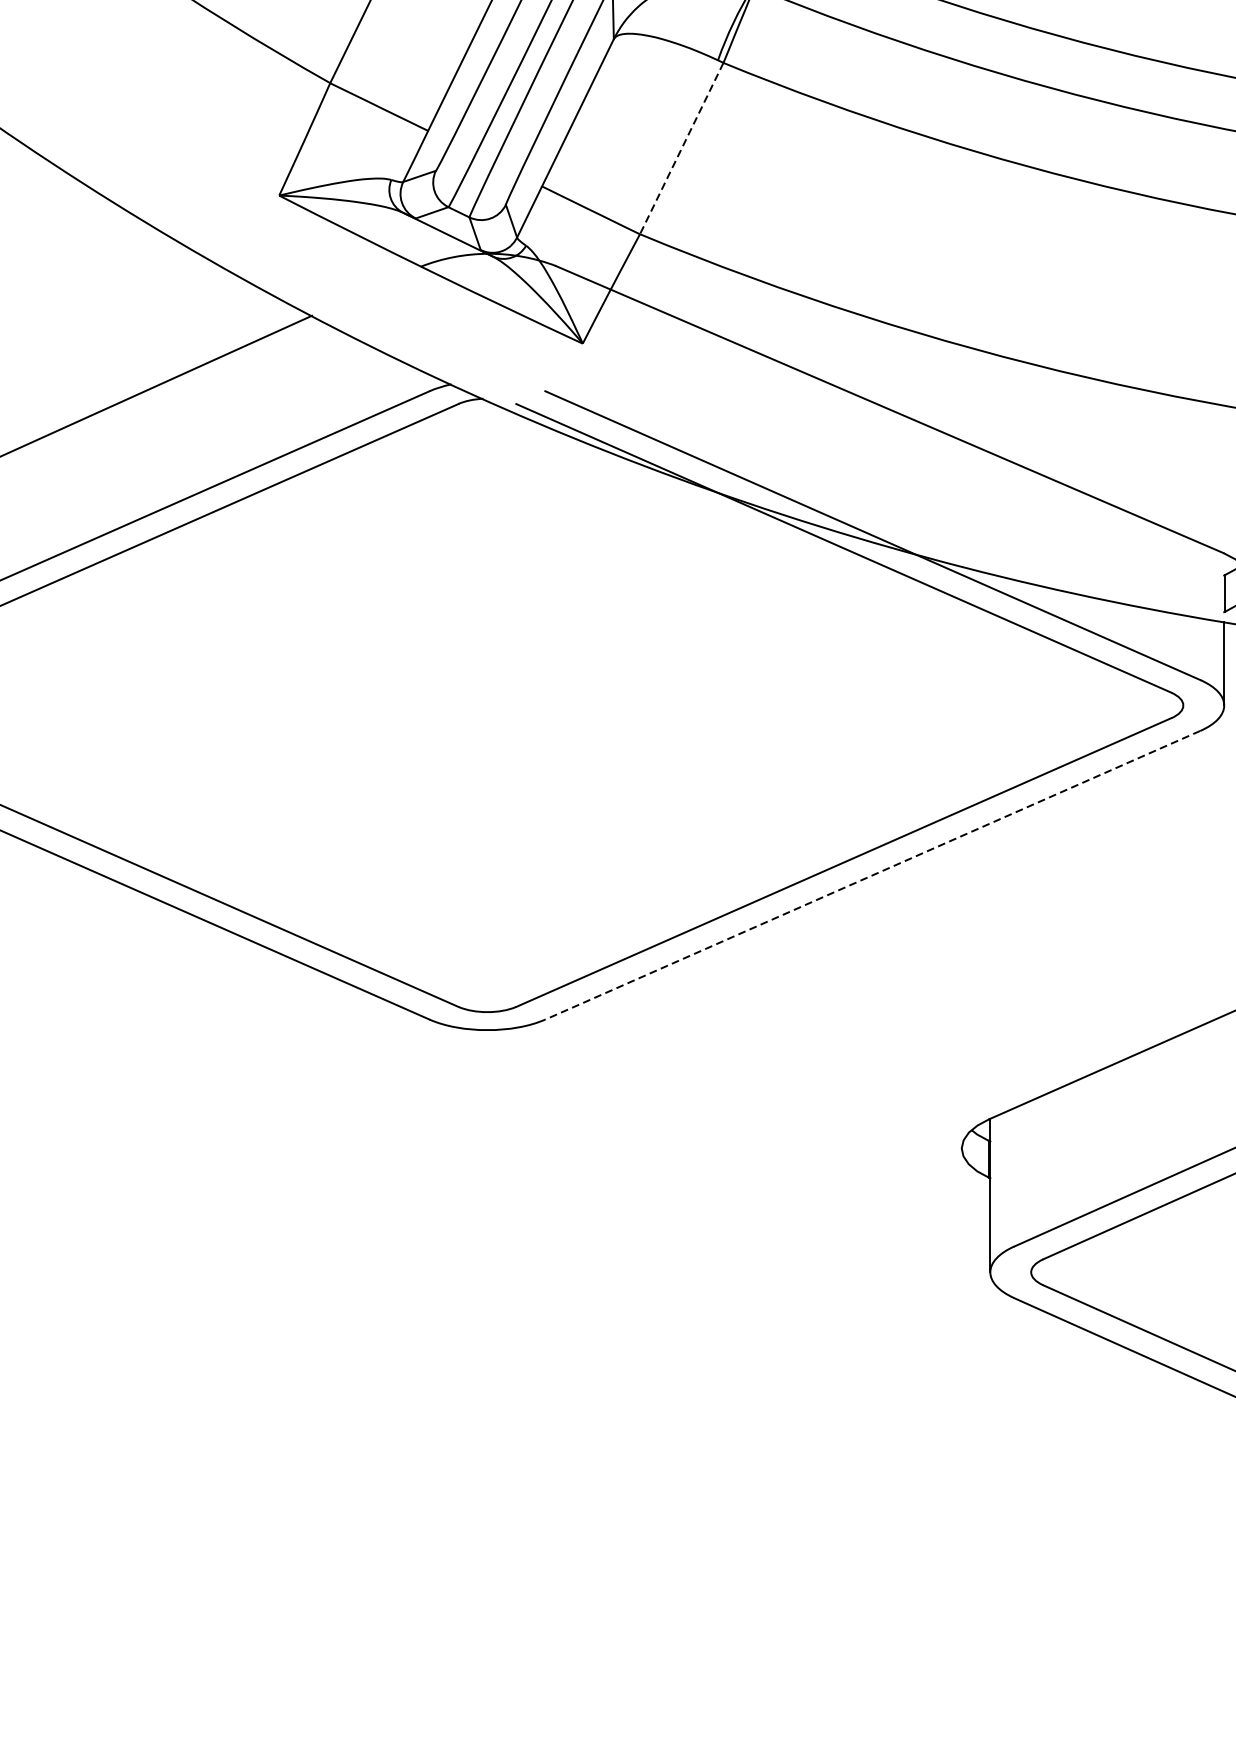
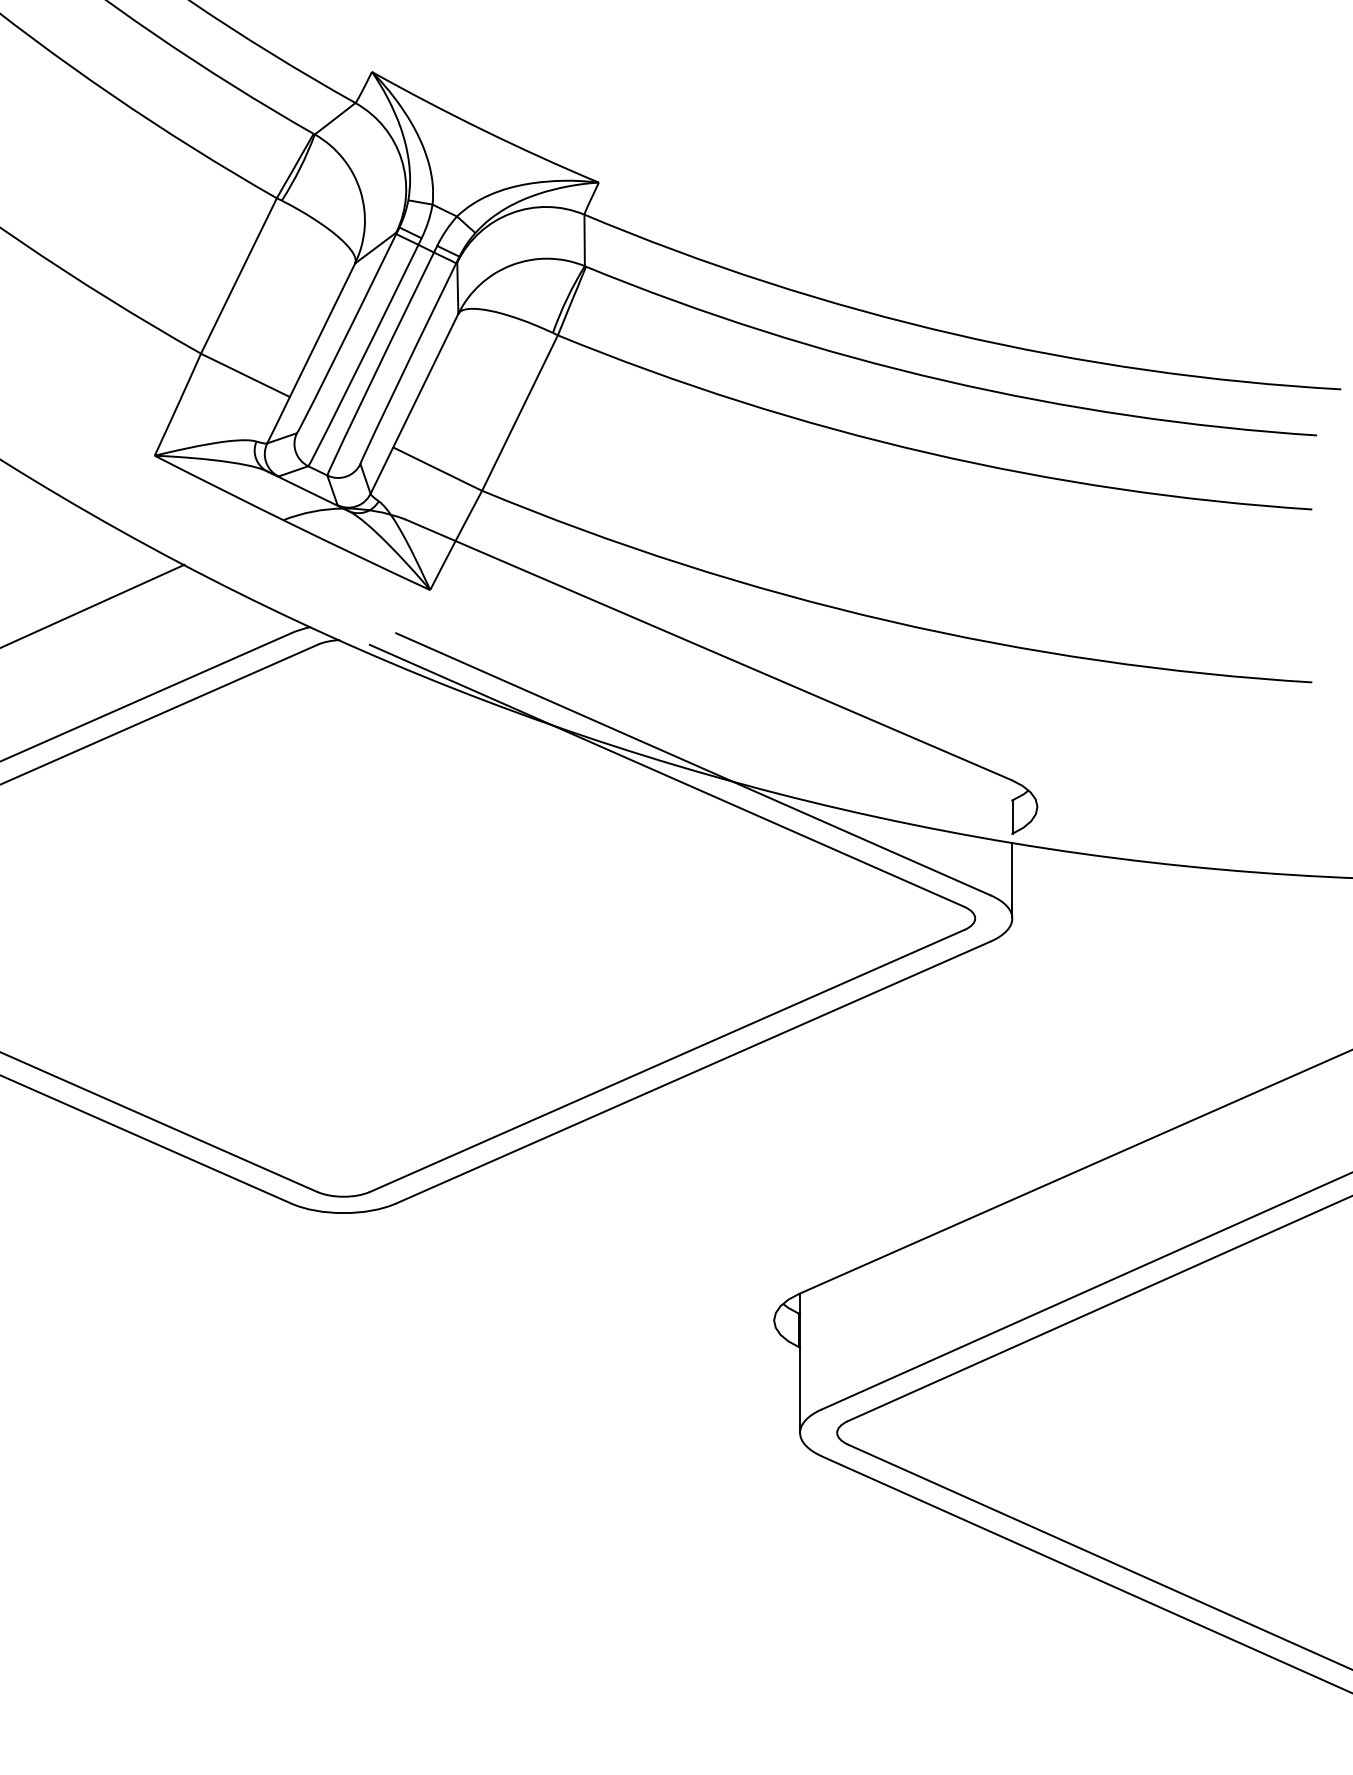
line: (681, 149) -> (519, 413), dashed -> solid
line: (872, 875) -> (693, 1072), dashed -> solid

